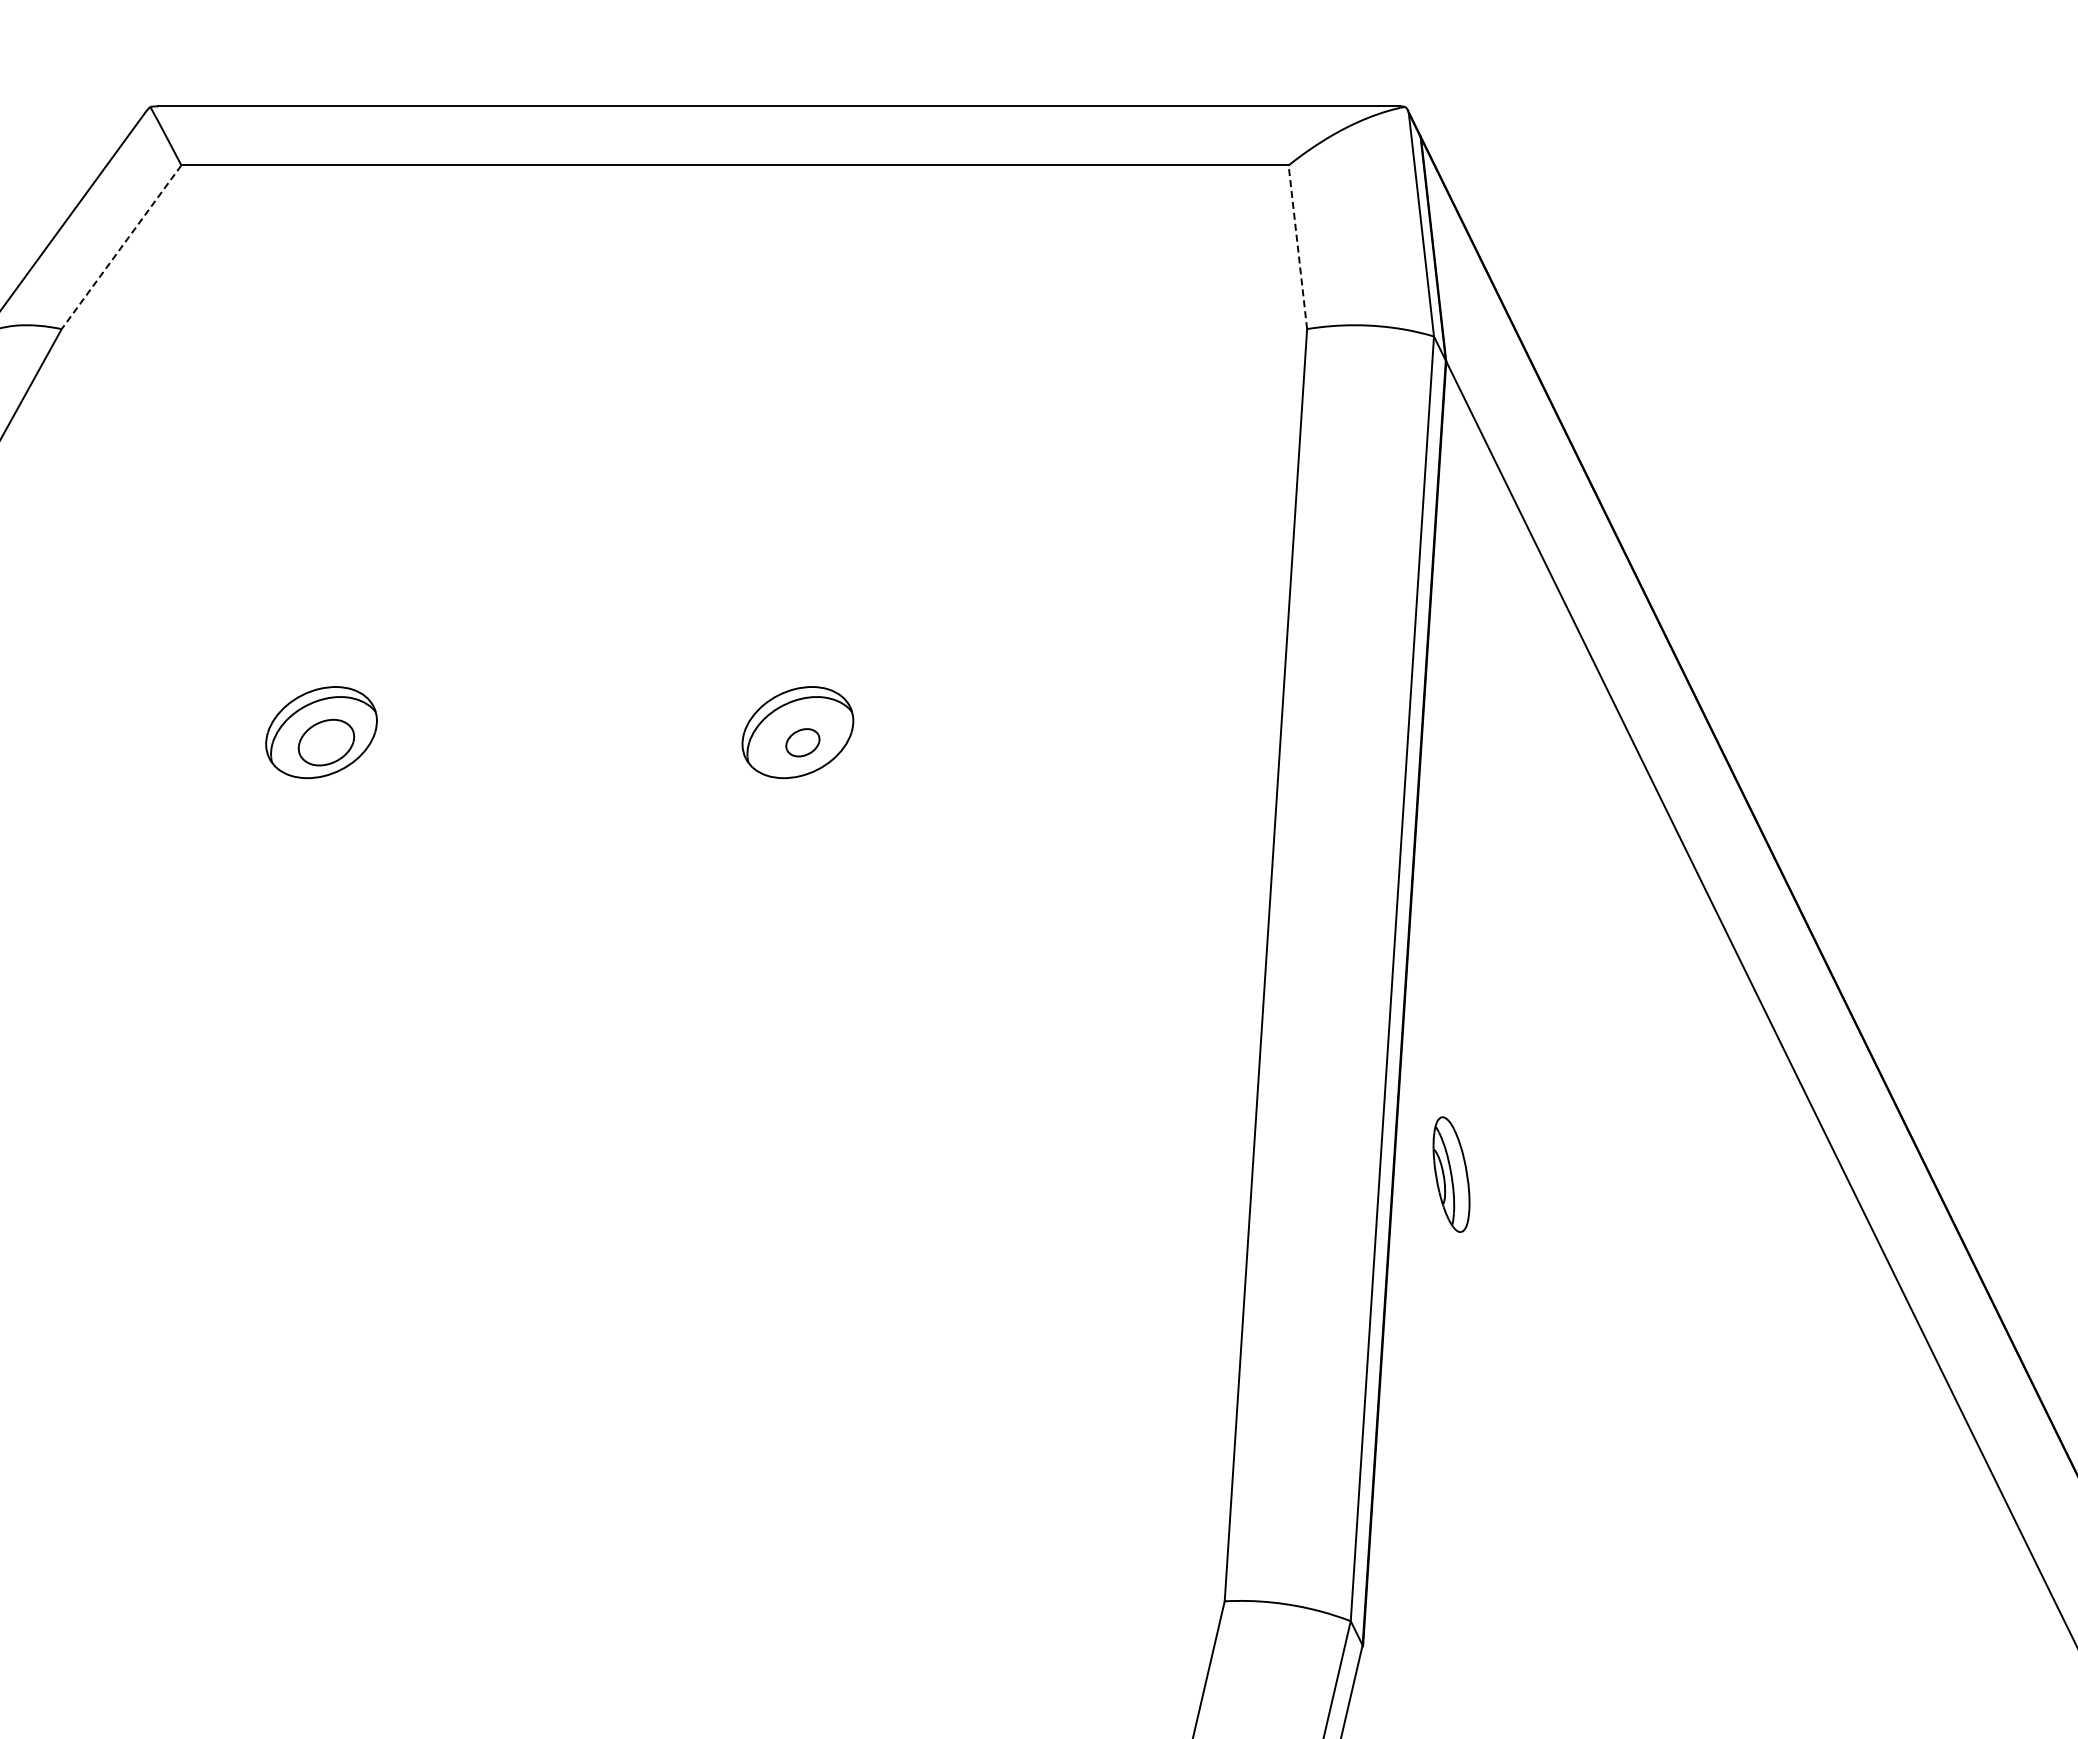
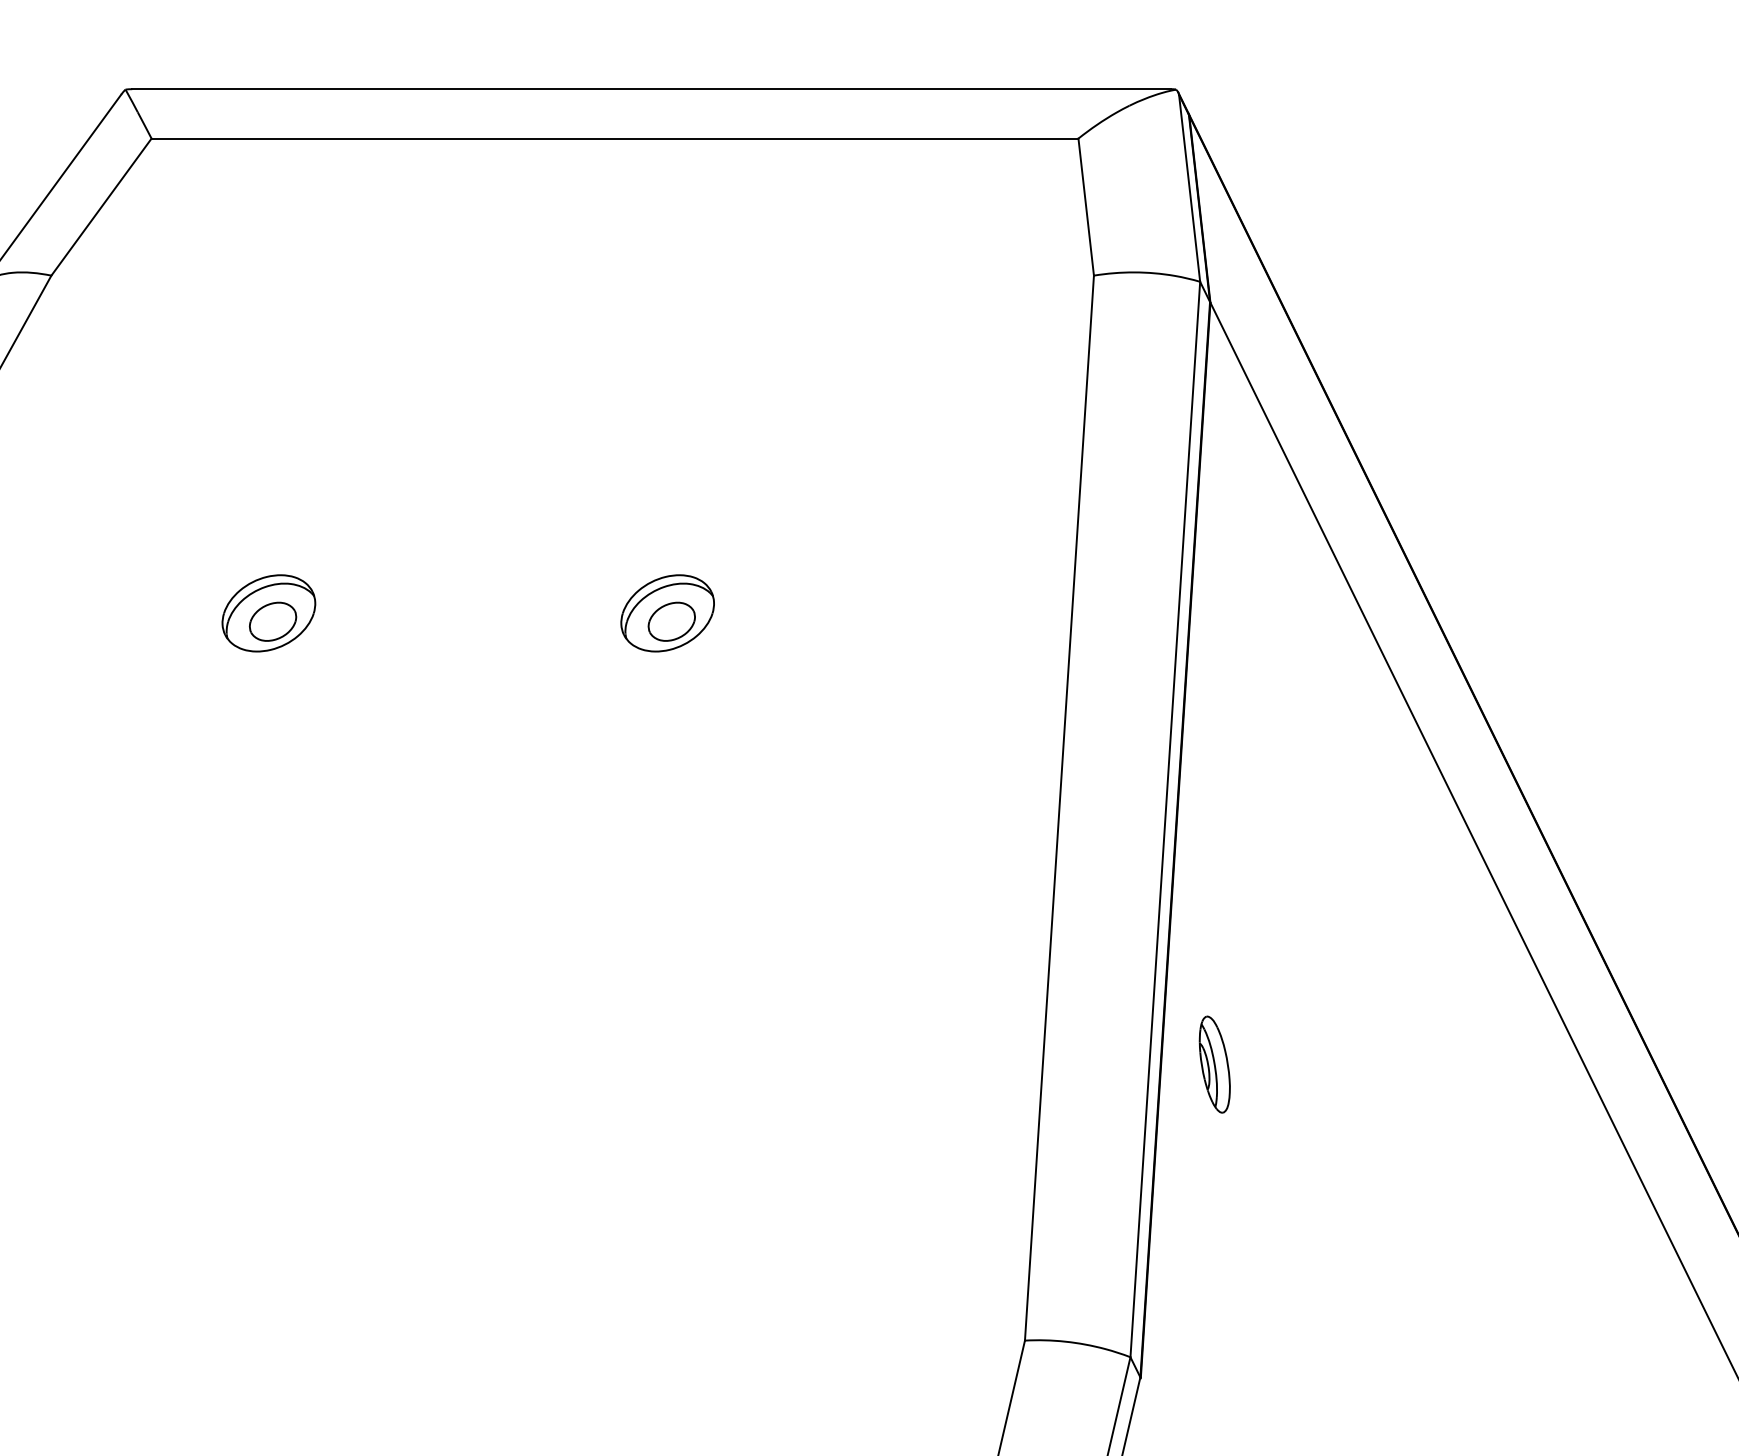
line: (1297, 246) -> (1085, 206), dashed -> solid
line: (121, 247) -> (101, 207), dashed -> solid
part: (802, 742) -> (671, 621), size x1.67
part: (1451, 1174) -> (1214, 1064), moved

